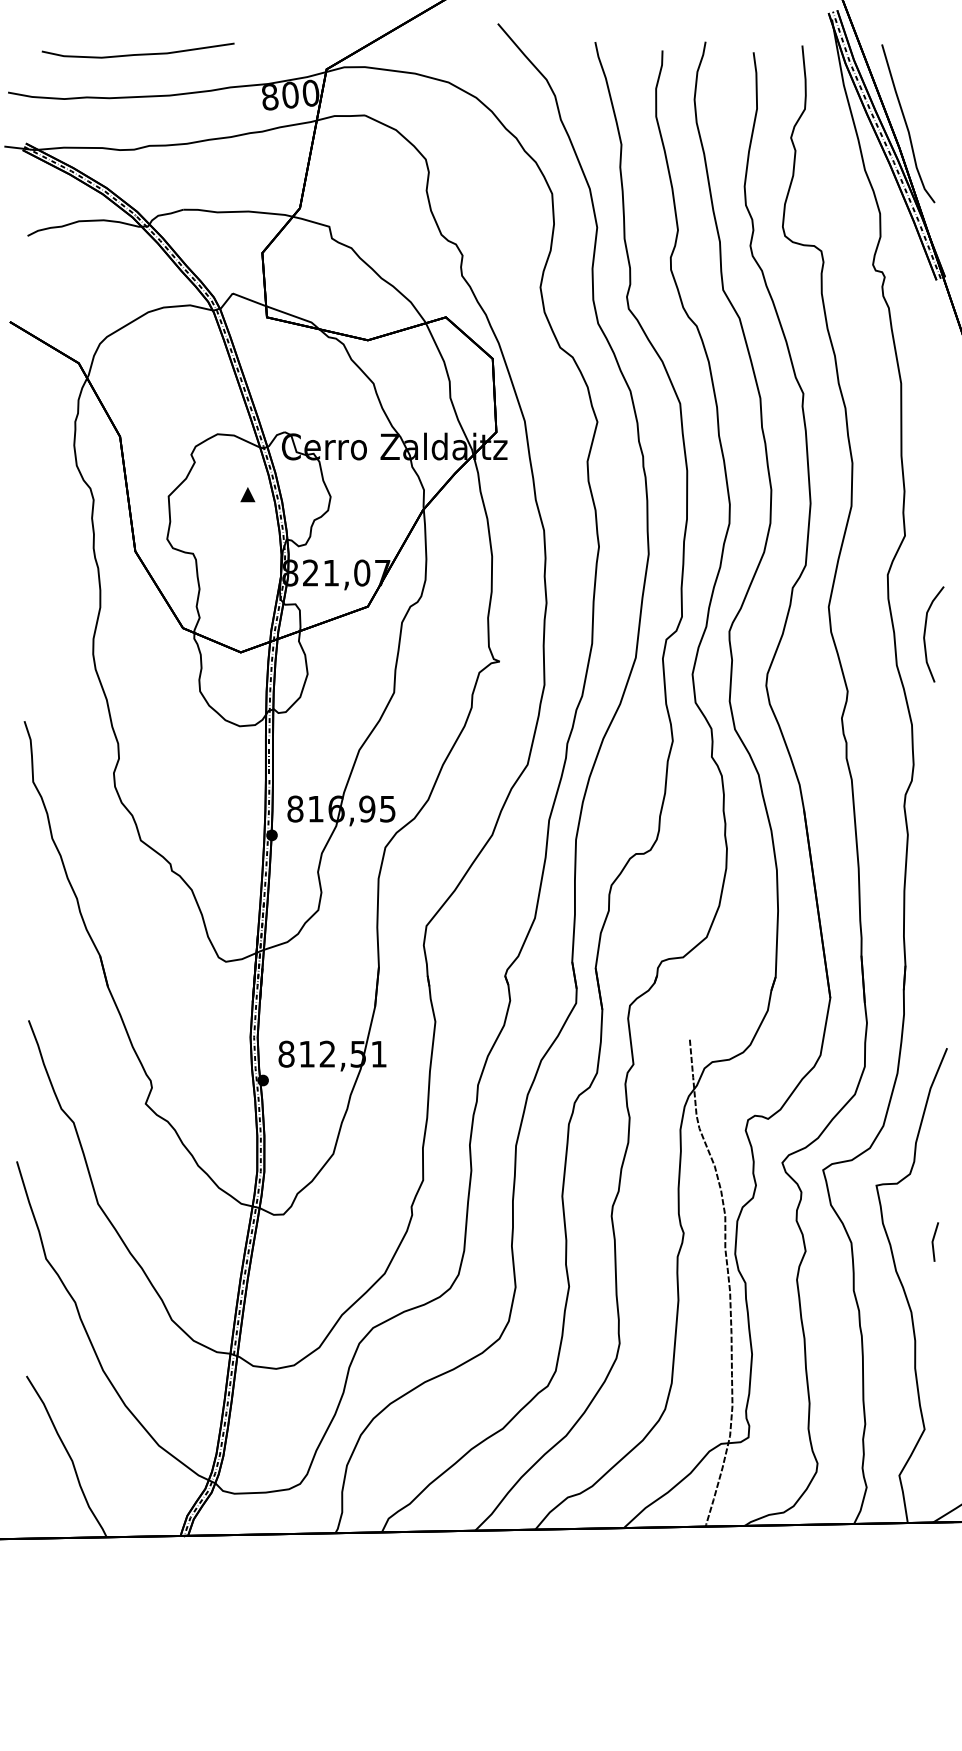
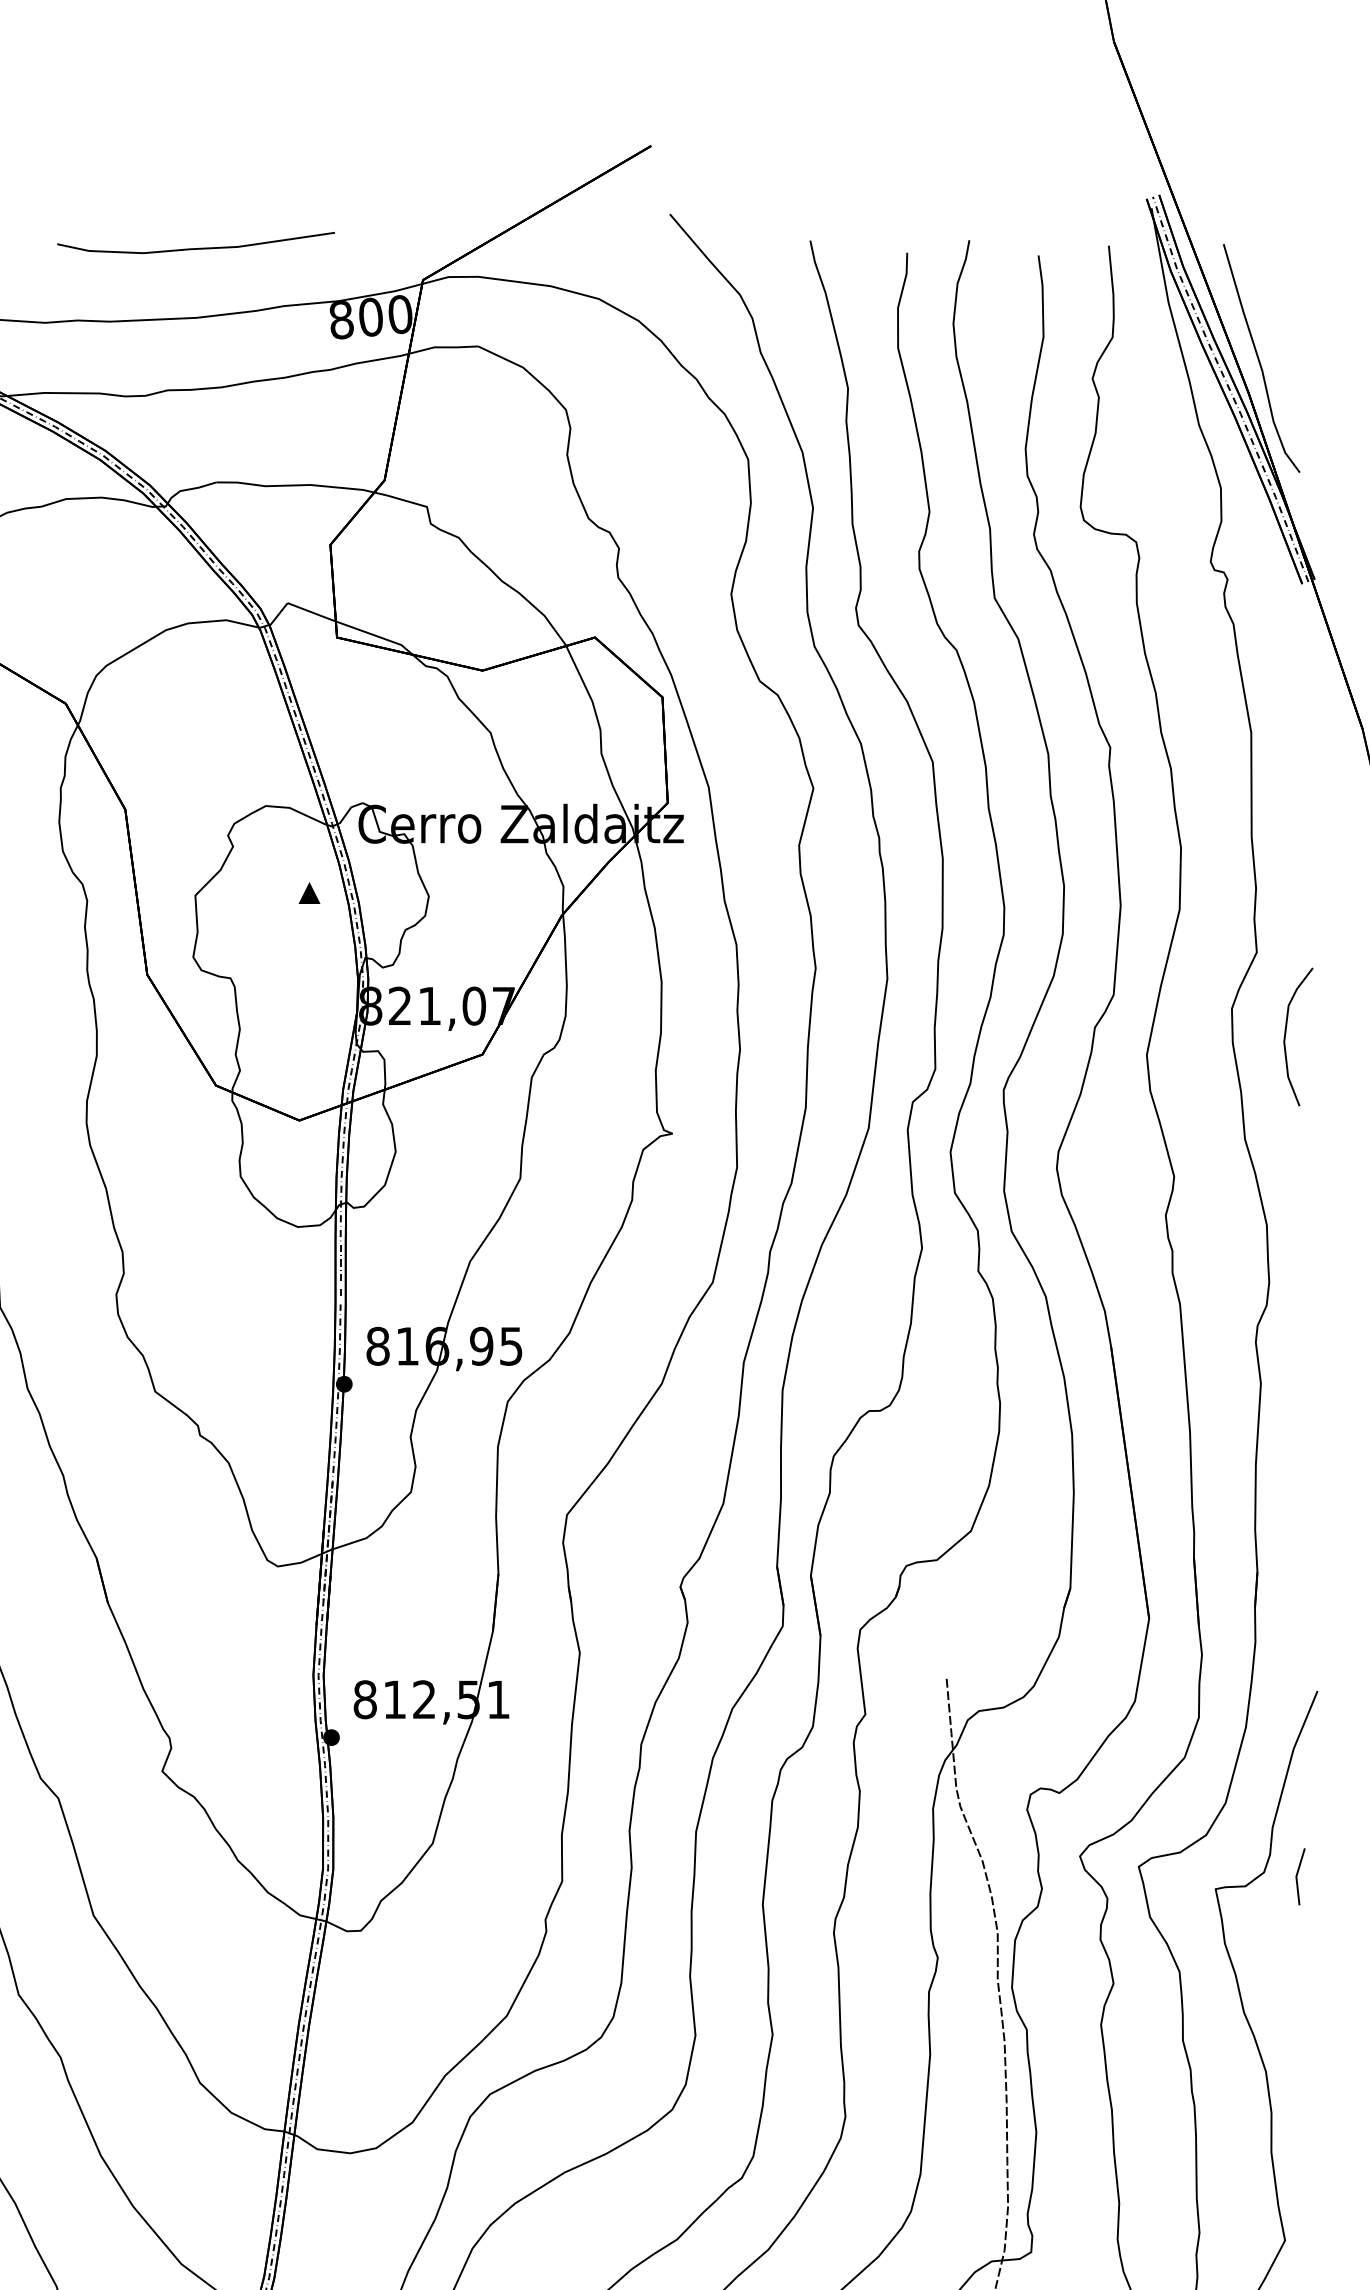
curve: (137, 53) -> (195, 247), moved
curve: (925, 634) -> (1286, 1037), moved
line: (933, 1241) -> (1297, 1875), moved

